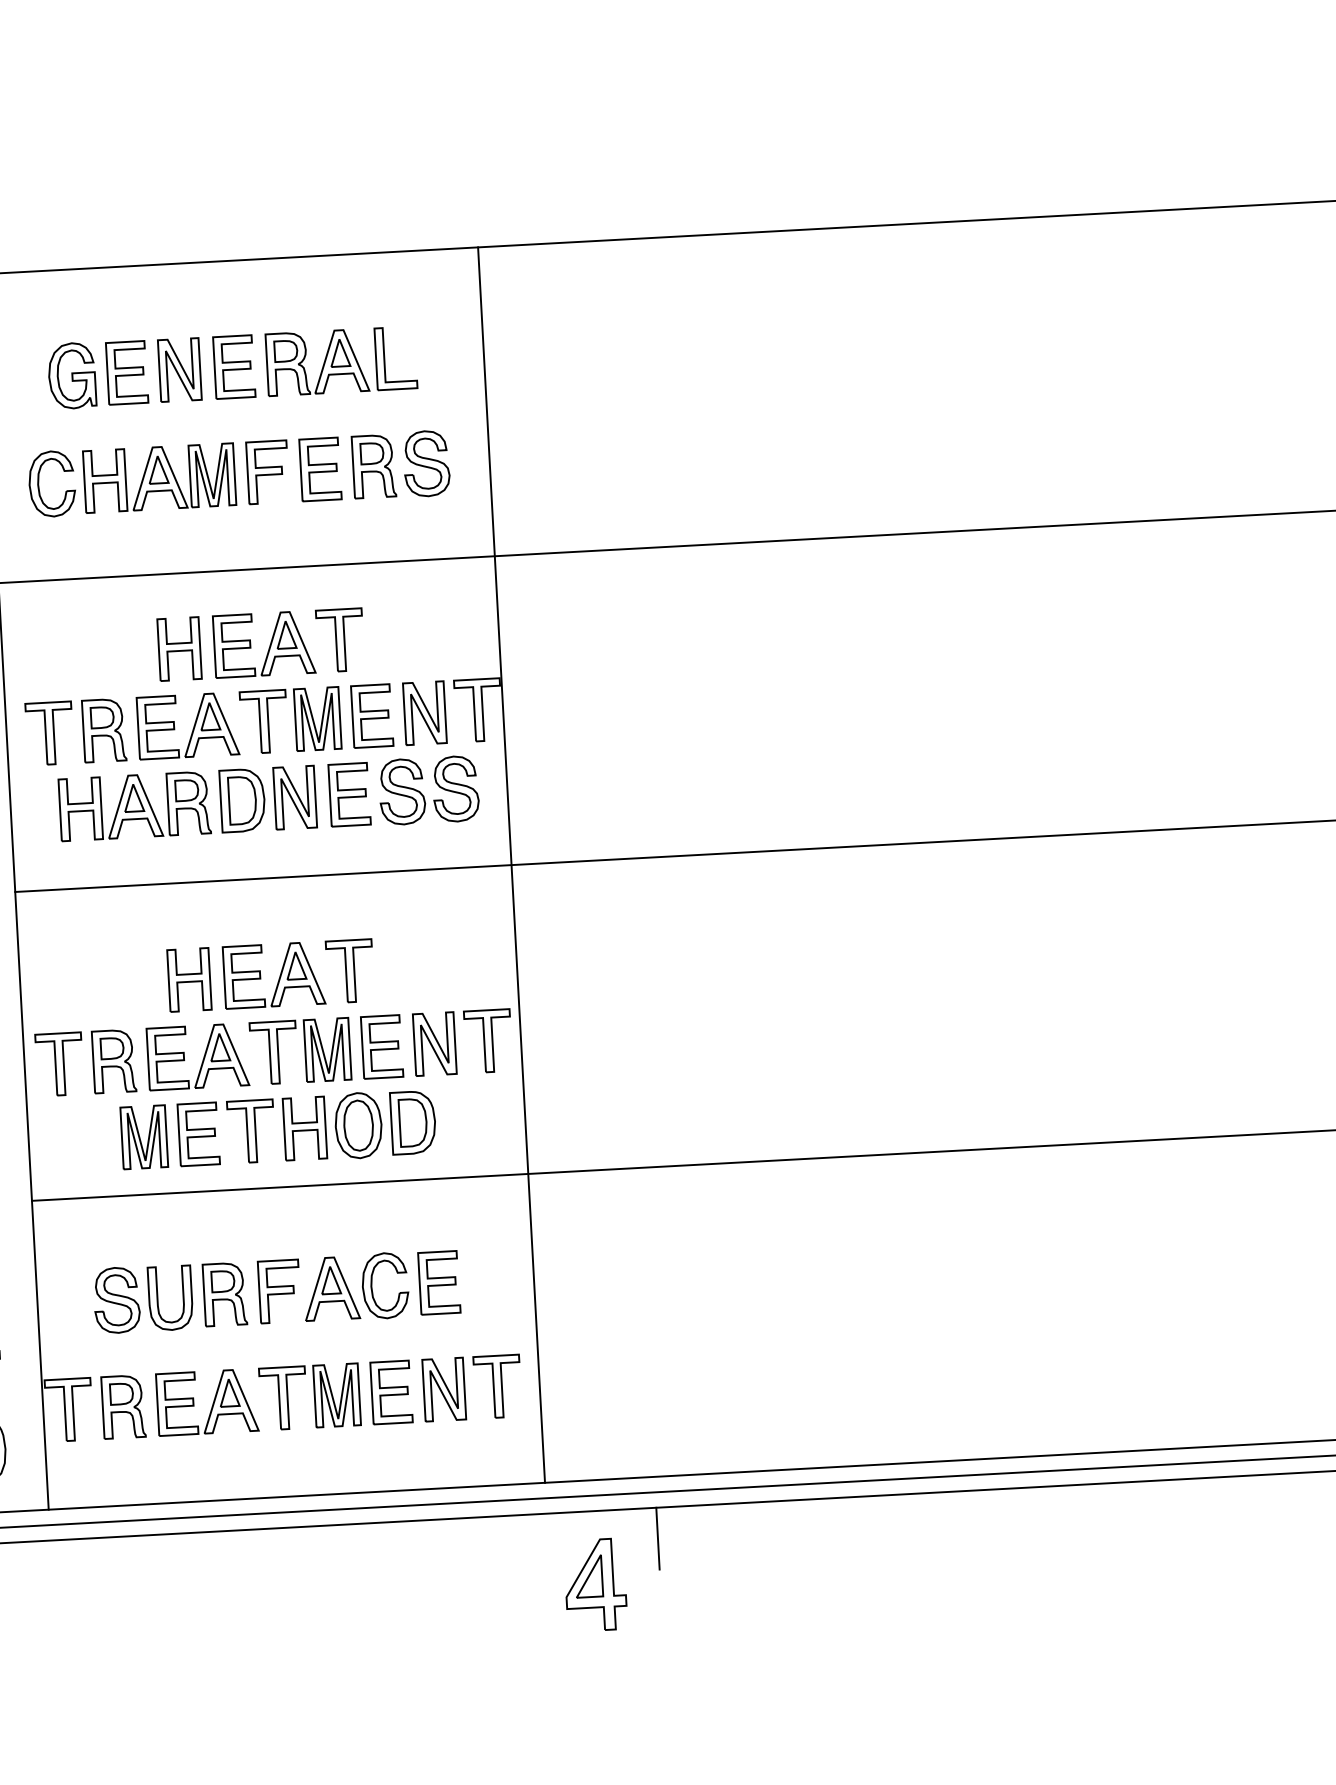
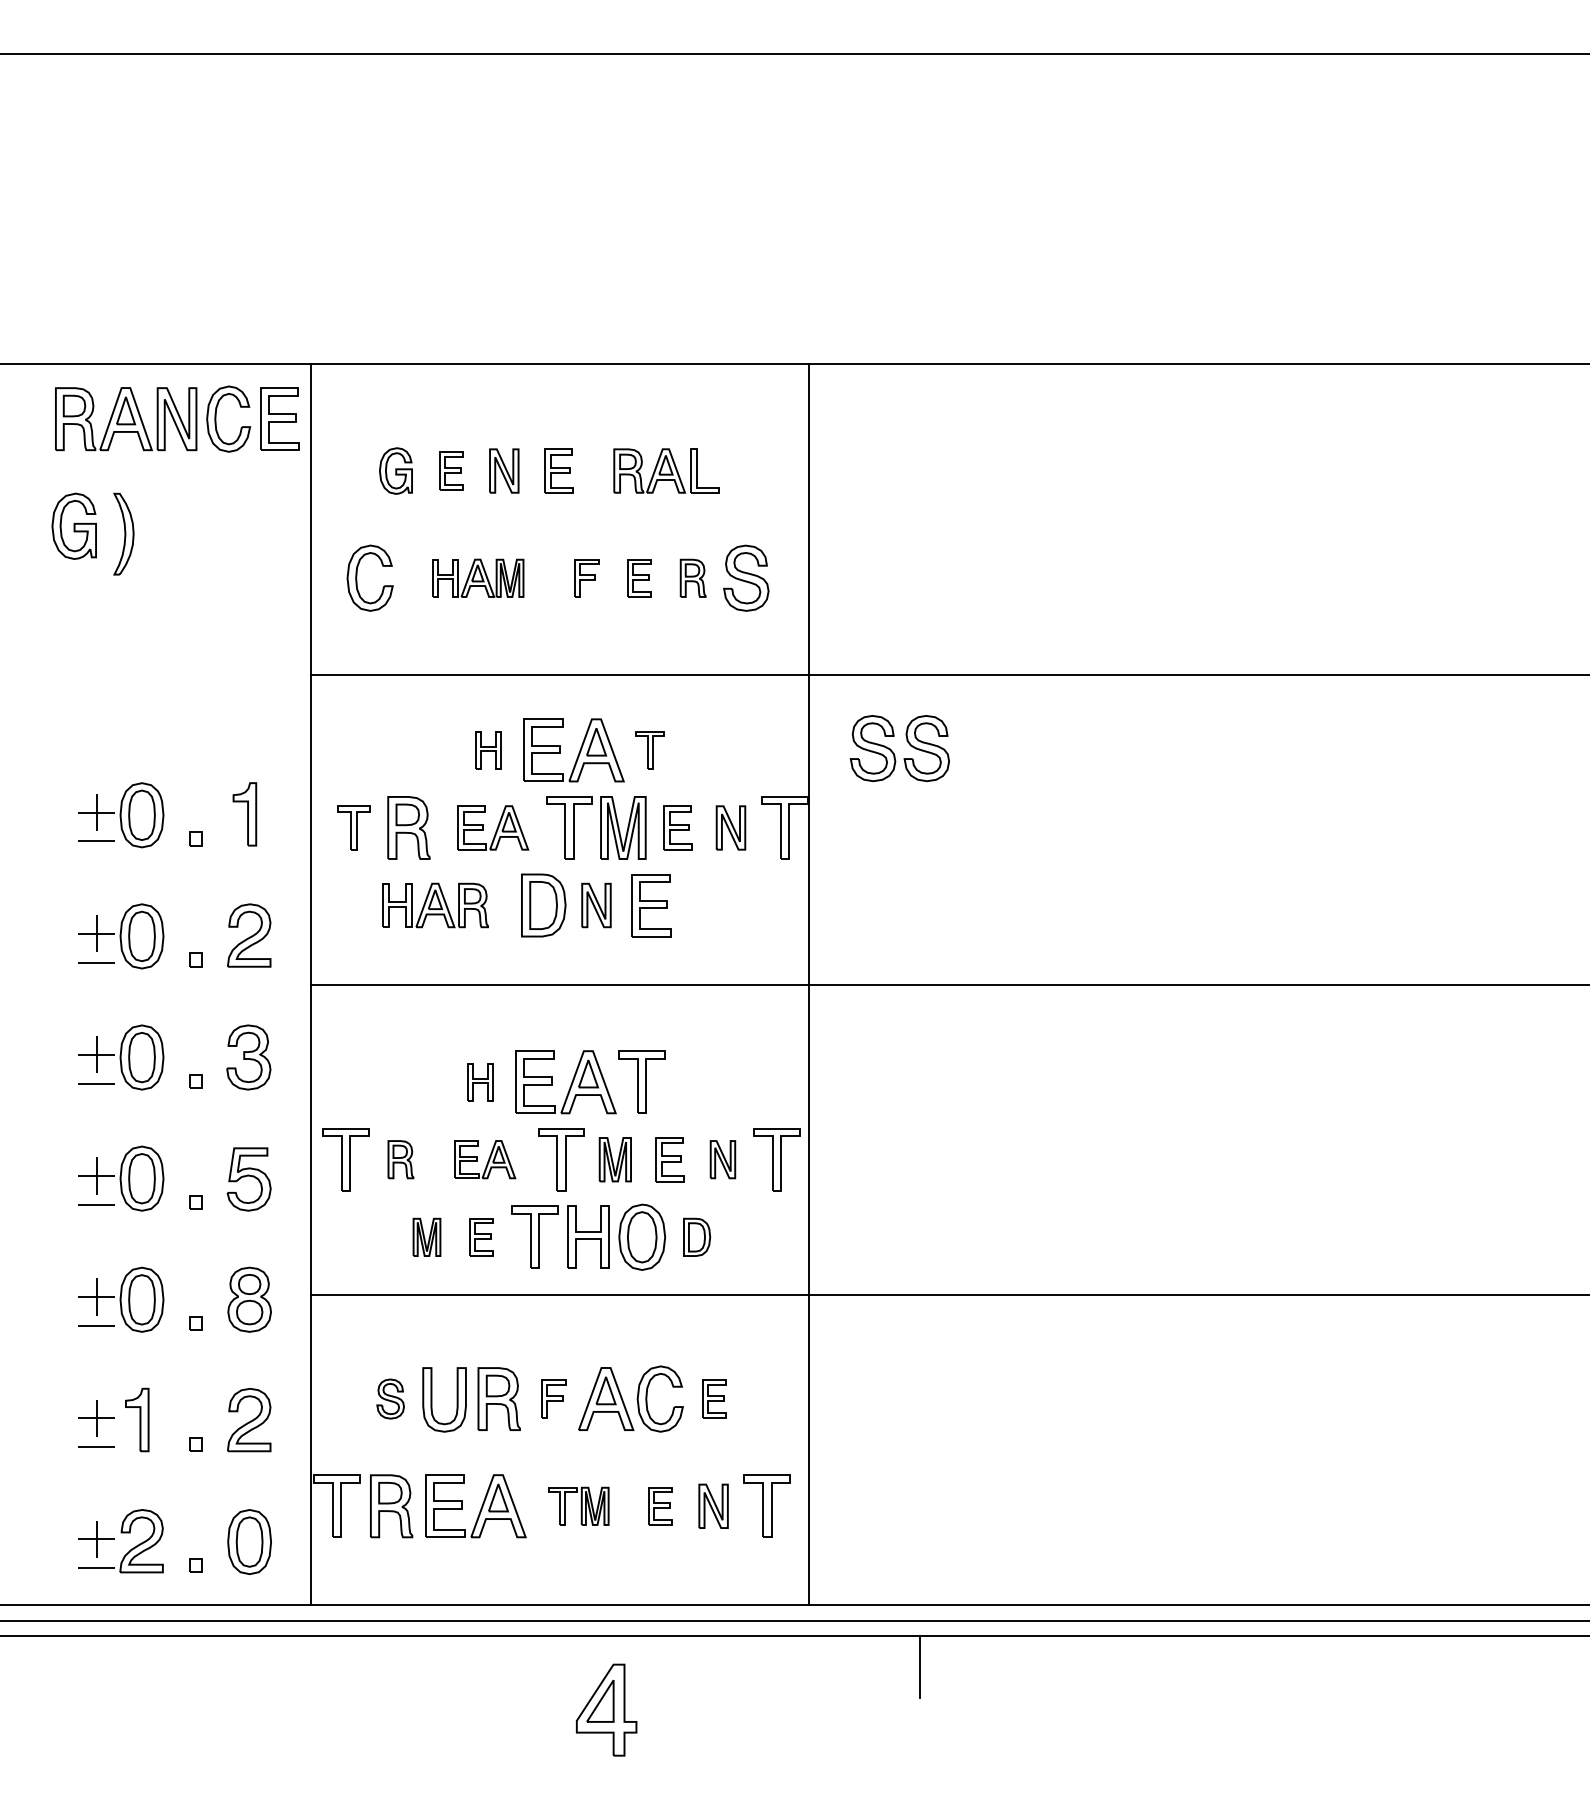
part: (341, 360) -> (666, 470), size x0.7
part: (233, 366) -> (558, 470), size x0.7
part: (180, 369) -> (504, 470), size x0.7
part: (127, 372) -> (451, 470), size x0.6
part: (71, 375) -> (395, 470), size x0.7
part: (373, 466) -> (692, 578), size x0.6
part: (320, 468) -> (639, 577), size x0.6
part: (267, 471) -> (586, 577), size x0.6
part: (160, 478) -> (478, 578), size x0.6
part: (339, 639) -> (649, 749), size x0.6
part: (179, 648) -> (488, 749), size x0.6
part: (424, 712) -> (730, 827), size x0.7
part: (371, 715) -> (677, 827), size x0.7
part: (188, 725) -> (493, 827), size x0.7
part: (48, 733) -> (353, 827), size x0.7
part: (422, 793) -> (893, 751), moved
part: (295, 797) -> (596, 905), size x0.7
part: (134, 806) -> (435, 905), size x0.7
part: (189, 979) -> (480, 1081), size x0.6
part: (434, 1043) -> (722, 1159), size x0.6
part: (381, 1046) -> (669, 1159), size x0.7
part: (327, 1049) -> (615, 1159), size x0.7
part: (198, 1056) -> (485, 1159), size x0.6
part: (113, 1061) -> (400, 1159), size x0.6
part: (412, 1122) -> (696, 1237), size x0.6
part: (198, 1133) -> (481, 1236), size x0.6
part: (143, 1137) -> (426, 1237), size x0.6
part: (439, 1282) -> (714, 1398), size x0.6
part: (278, 1290) -> (553, 1398), size x0.6
part: (116, 1299) -> (390, 1398), size x0.6
part: (444, 1389) -> (713, 1506), size x0.7
part: (391, 1391) -> (660, 1505), size x0.6
part: (309, 1397) -> (578, 1506), size x0.6
part: (595, 1584) -> (606, 1709), moved

